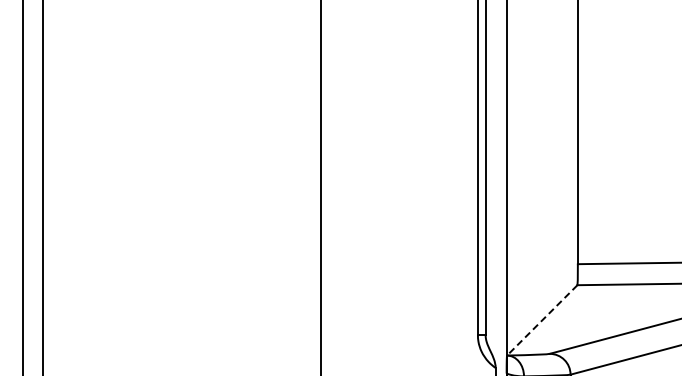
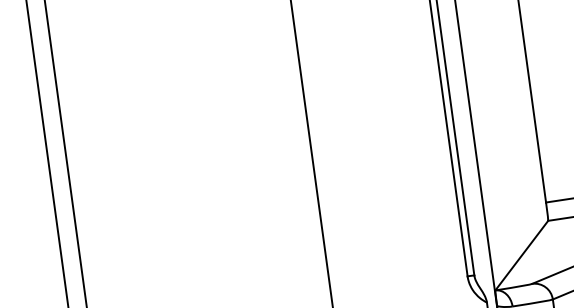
line: (542, 320) -> (522, 255), dashed -> solid

